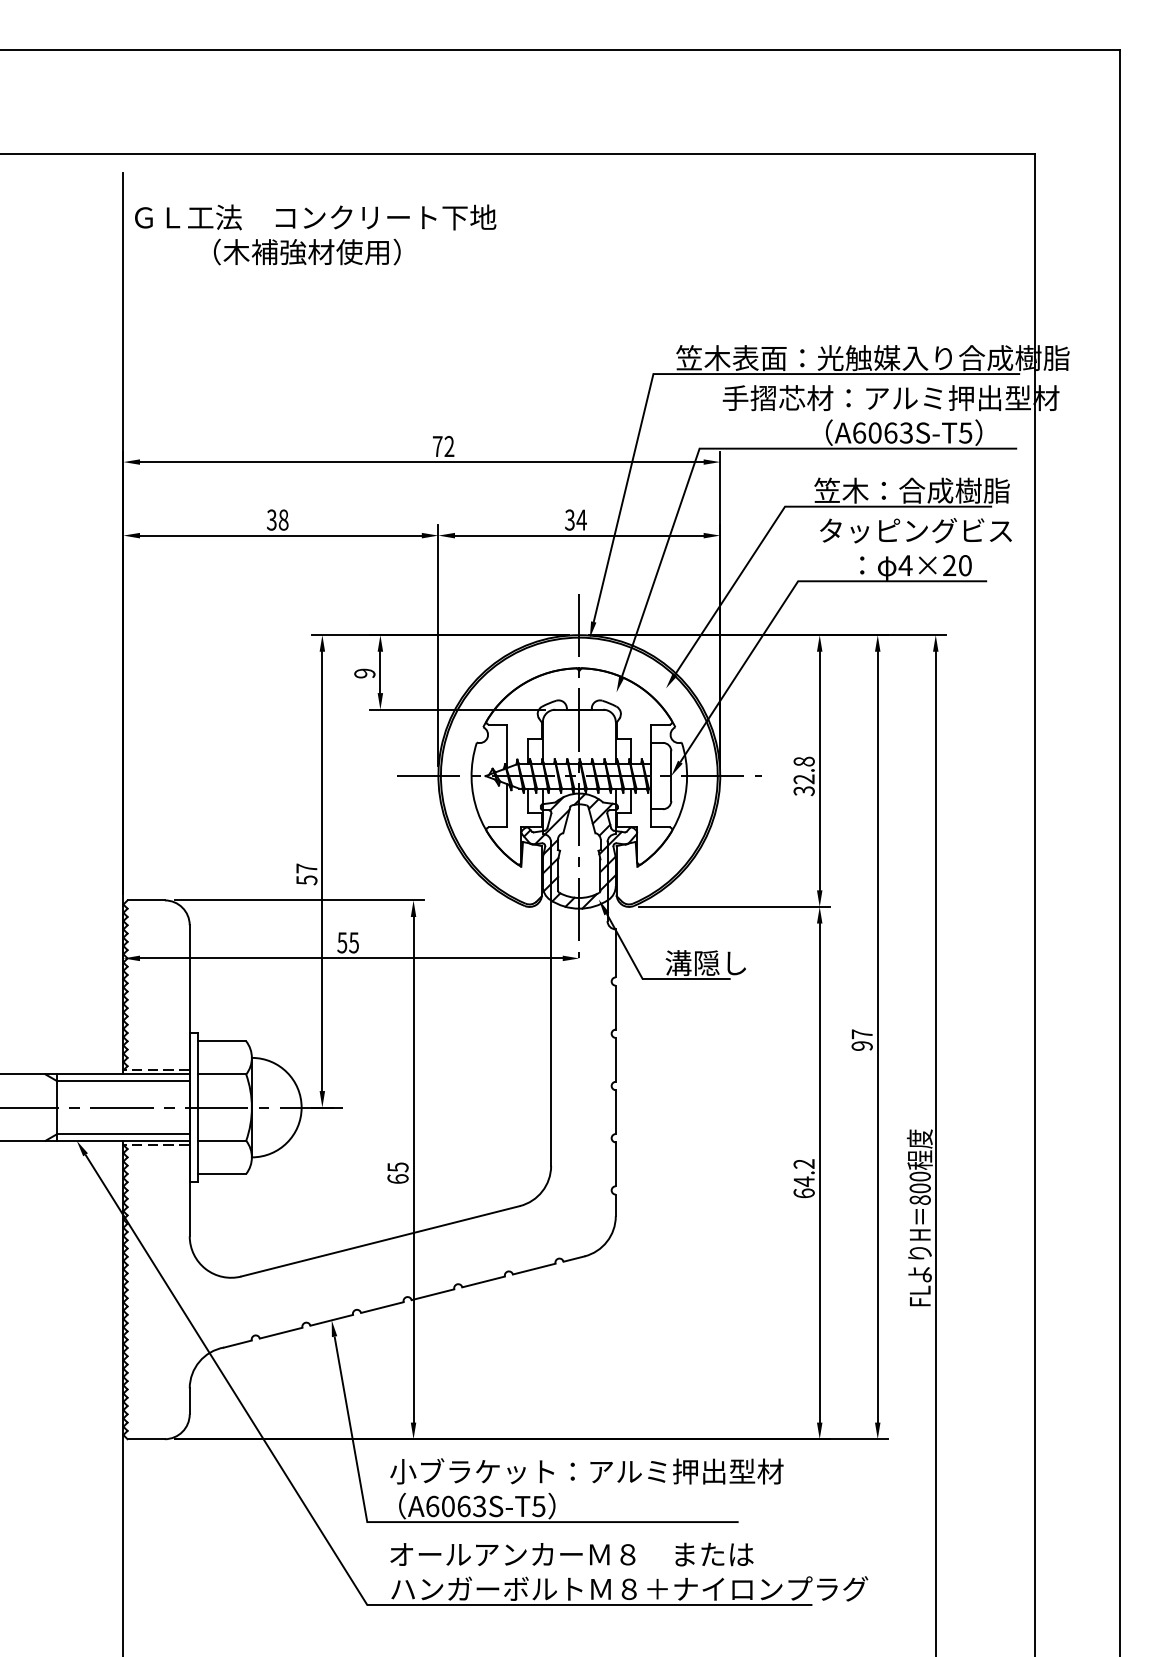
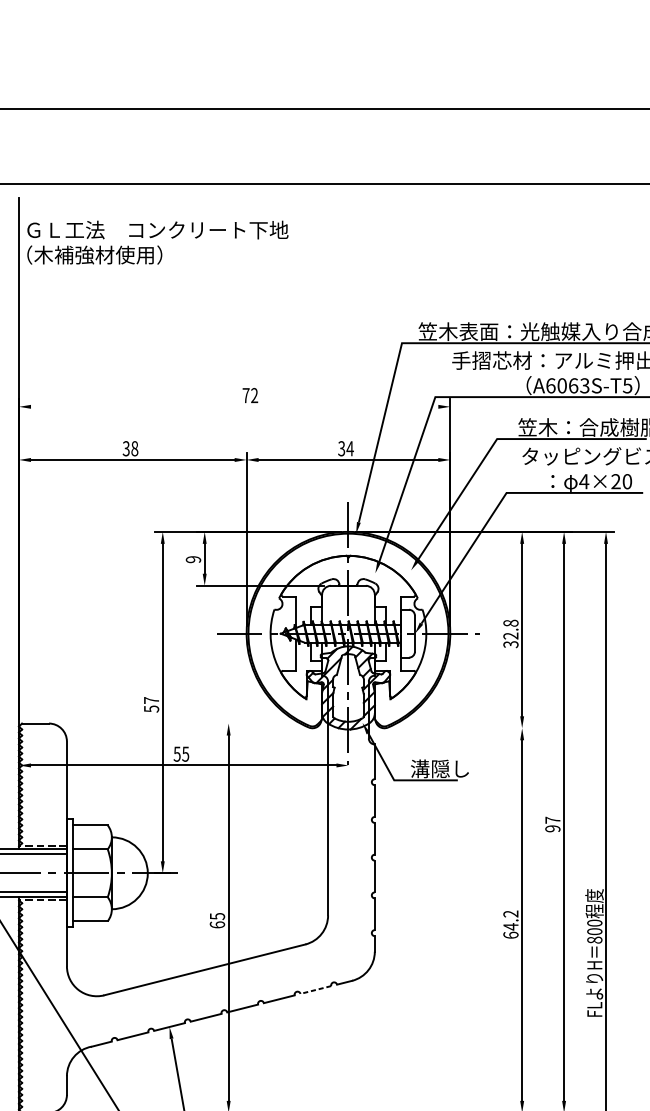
text: (307, 251) -> (94, 254), moved
line: (421, 462) -> (234, 407), removed
line: (299, 900) -> (146, 723), removed
line: (734, 906) -> (460, 727), removed
line: (534, 1269) -> (316, 990), solid -> dashed

